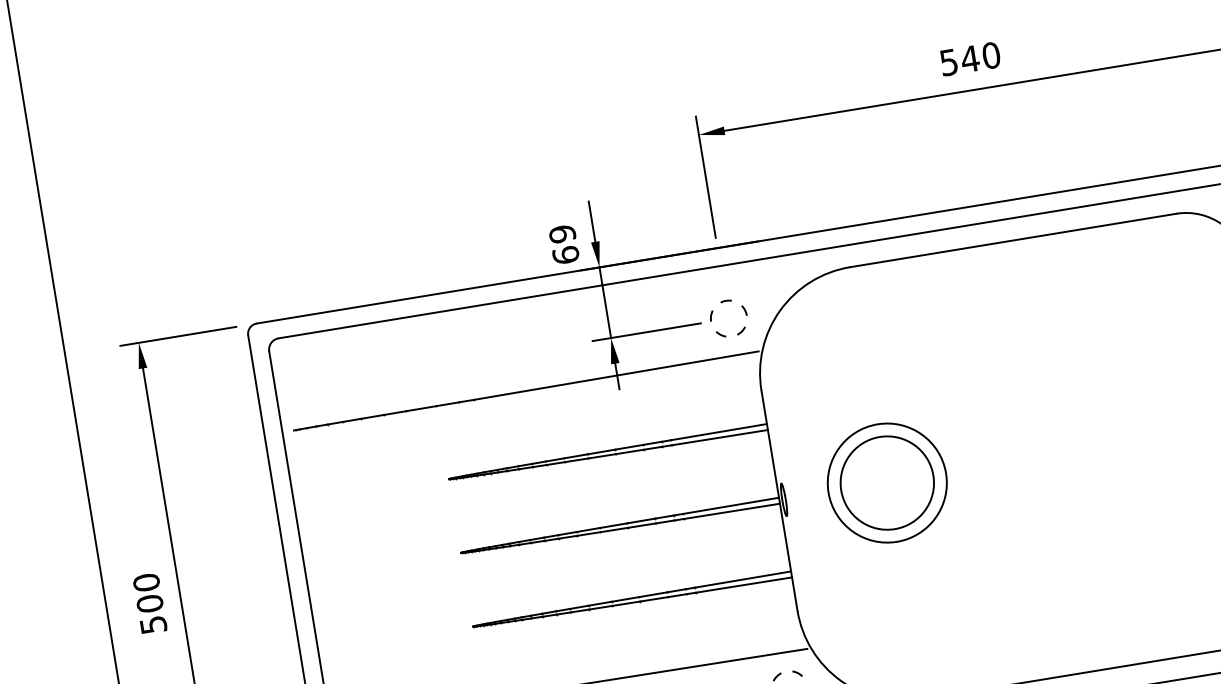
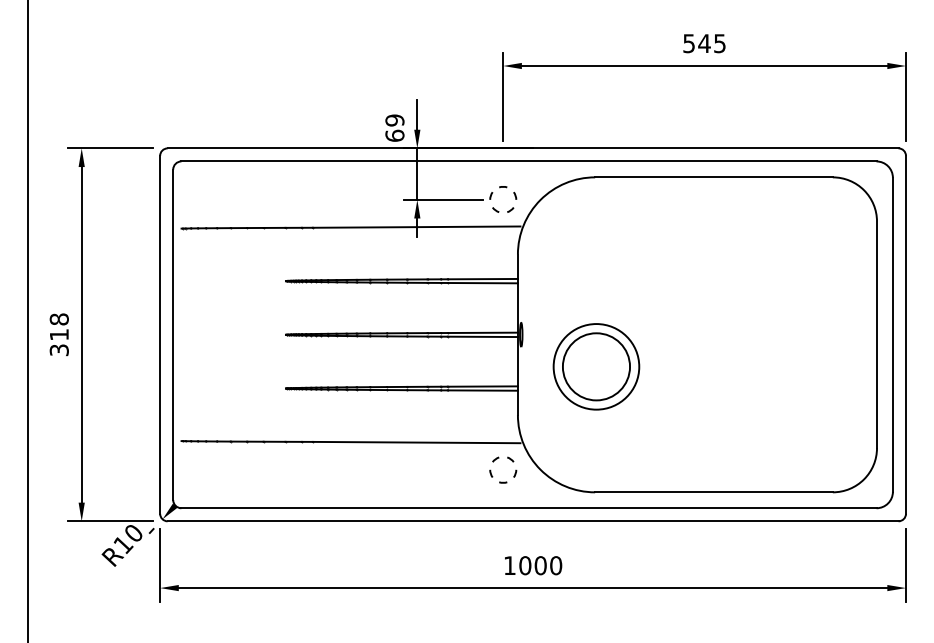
text: (992, 55) -> (720, 43), 540 -> 545
part: (887, 482) -> (596, 366), moved
text: (148, 603) -> (58, 334), 500 -> 318

